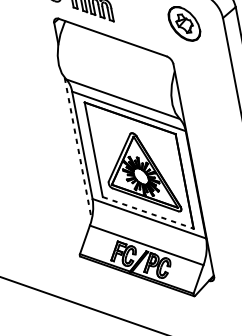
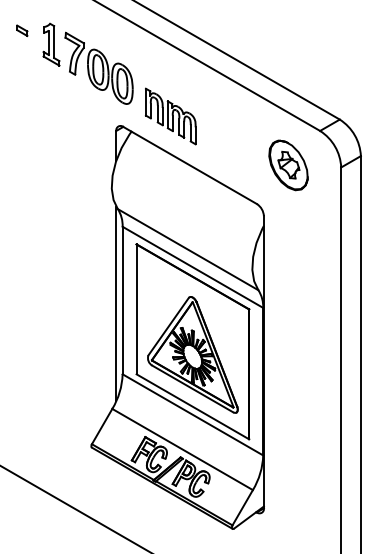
line: (78, 149) -> (116, 304), dashed -> solid
line: (147, 212) -> (192, 406), dashed -> solid

